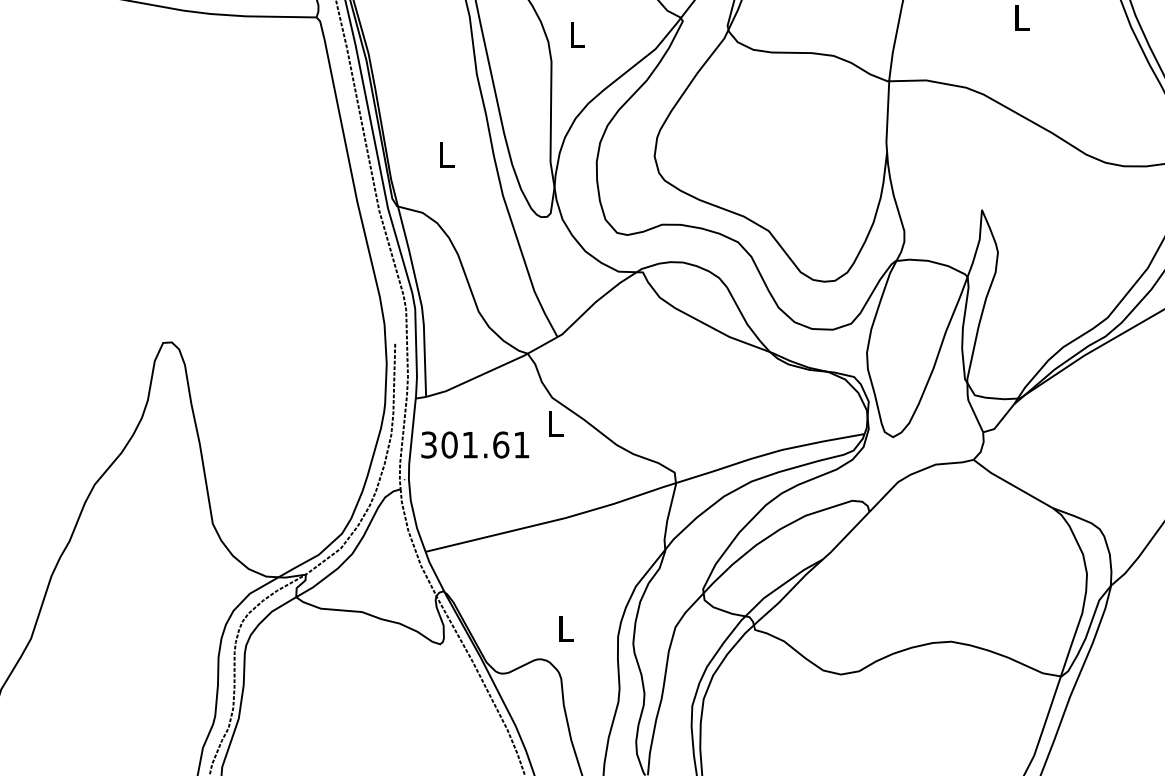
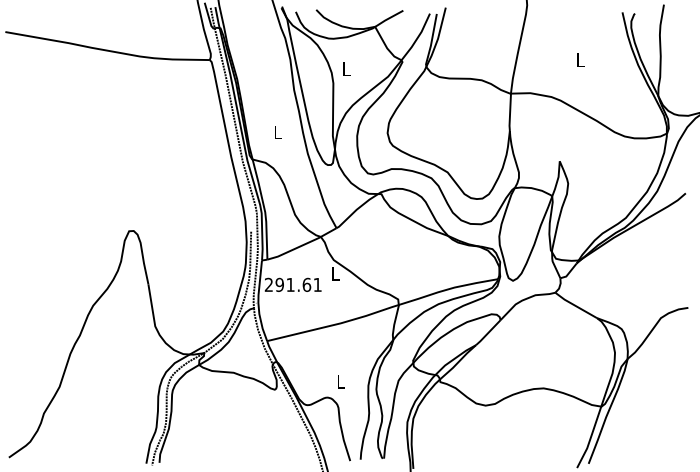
text: (439, 444) -> (274, 284), 301.61 -> 291.61

